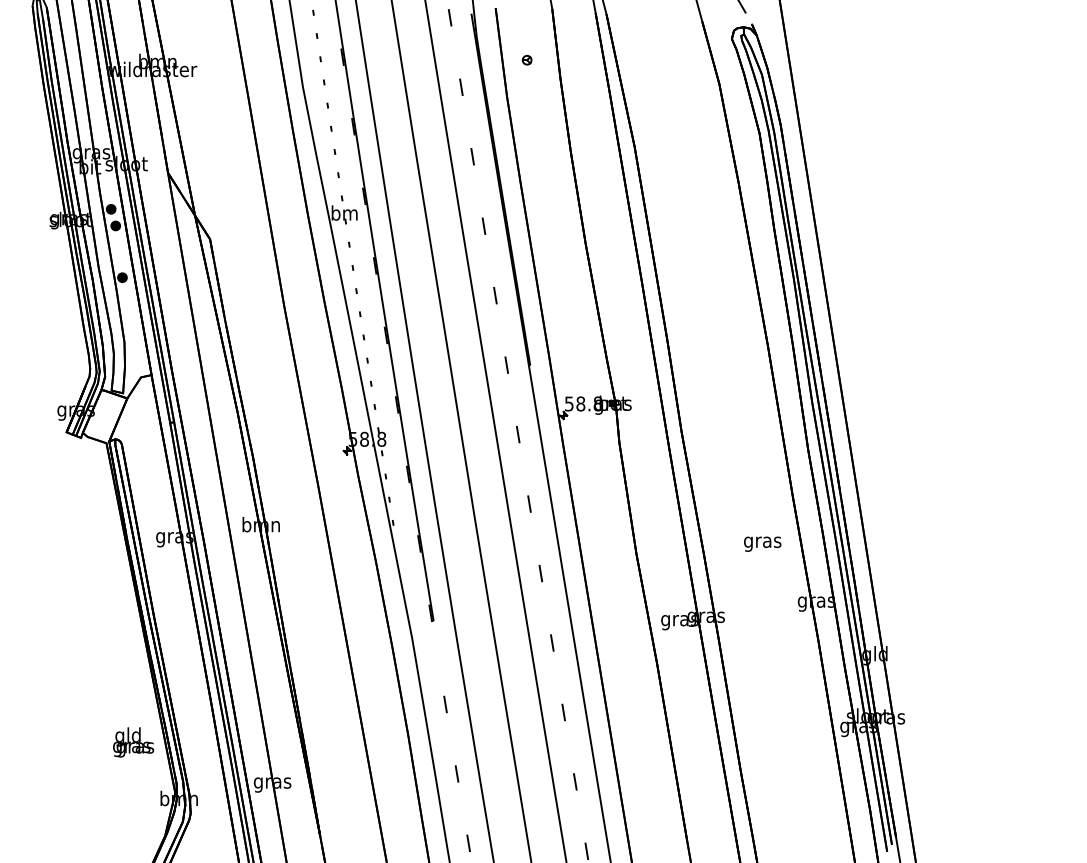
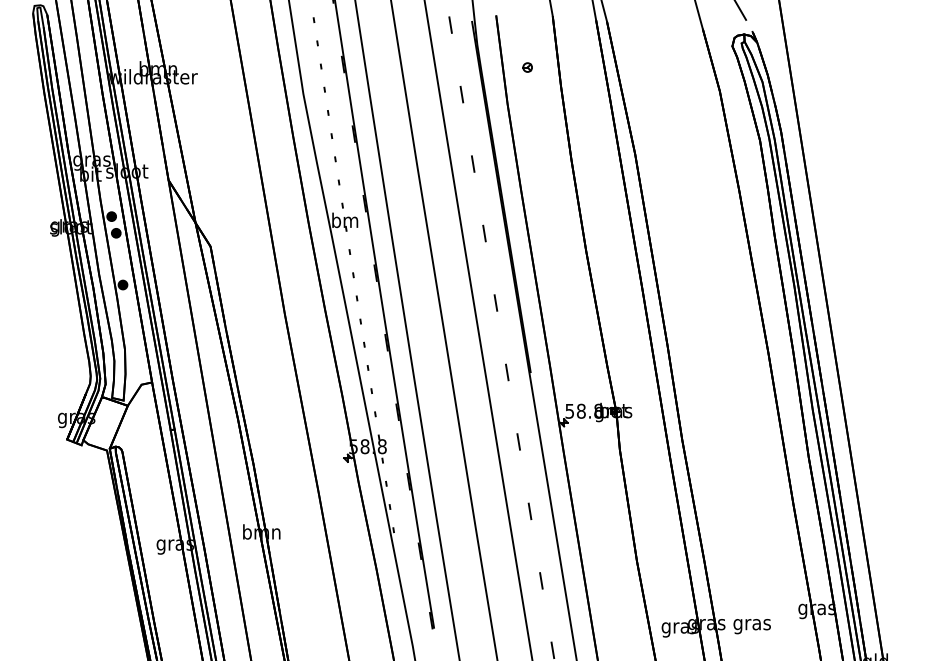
text: (762, 543) -> (752, 625), moved

